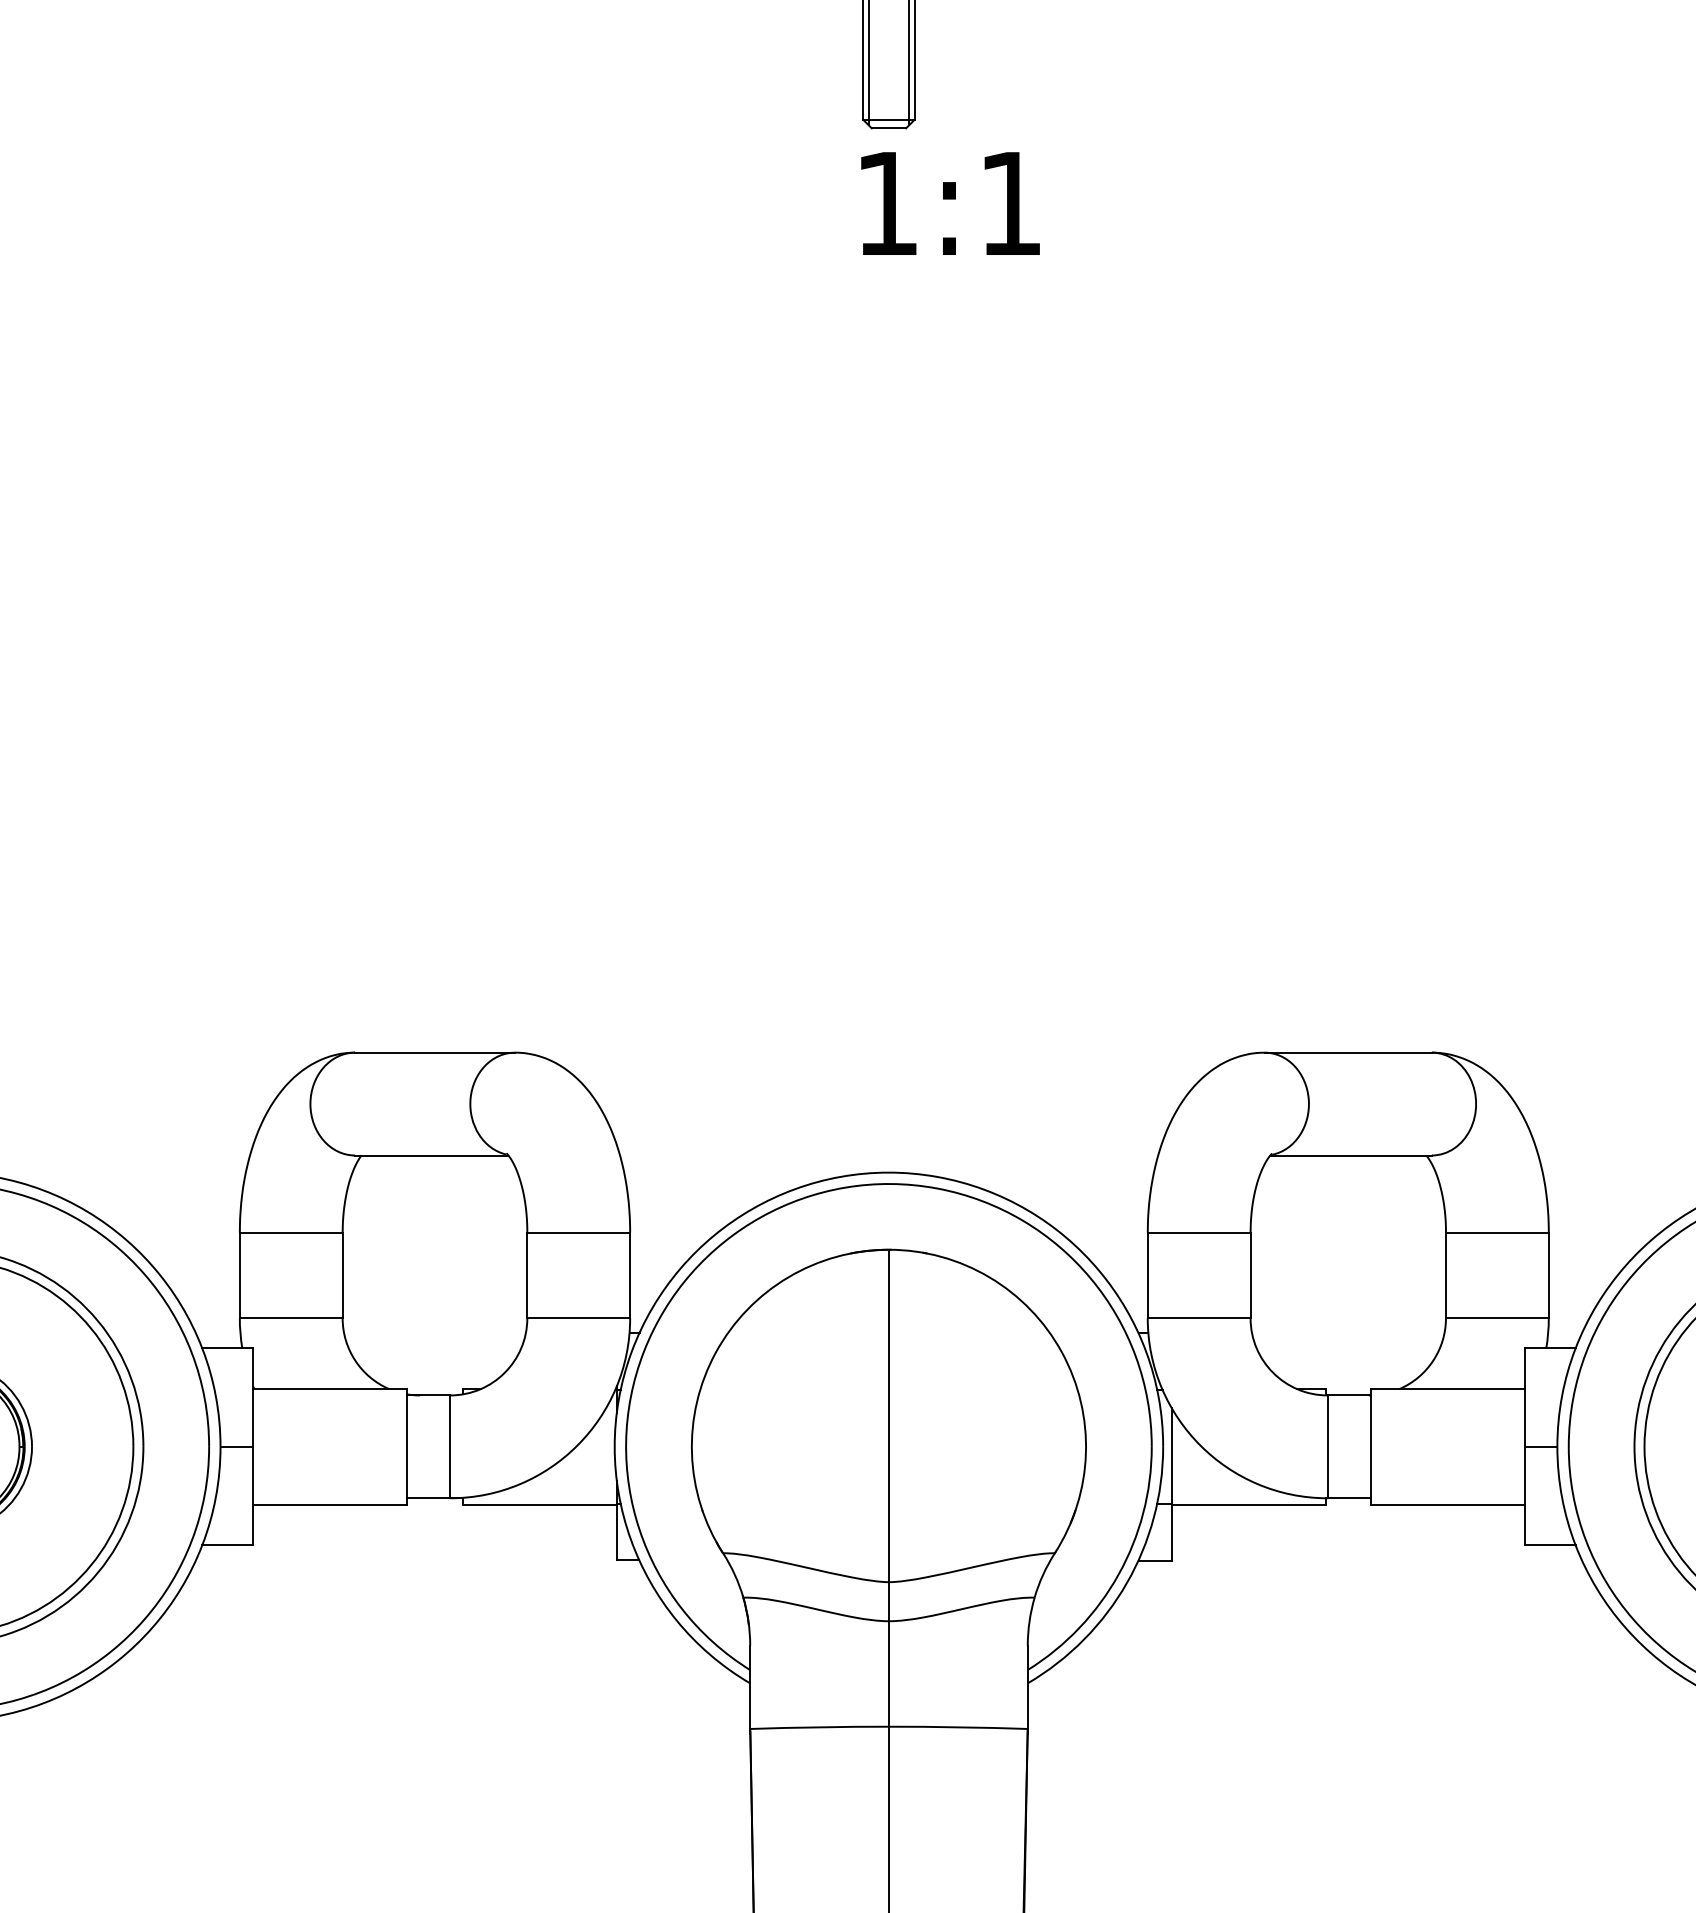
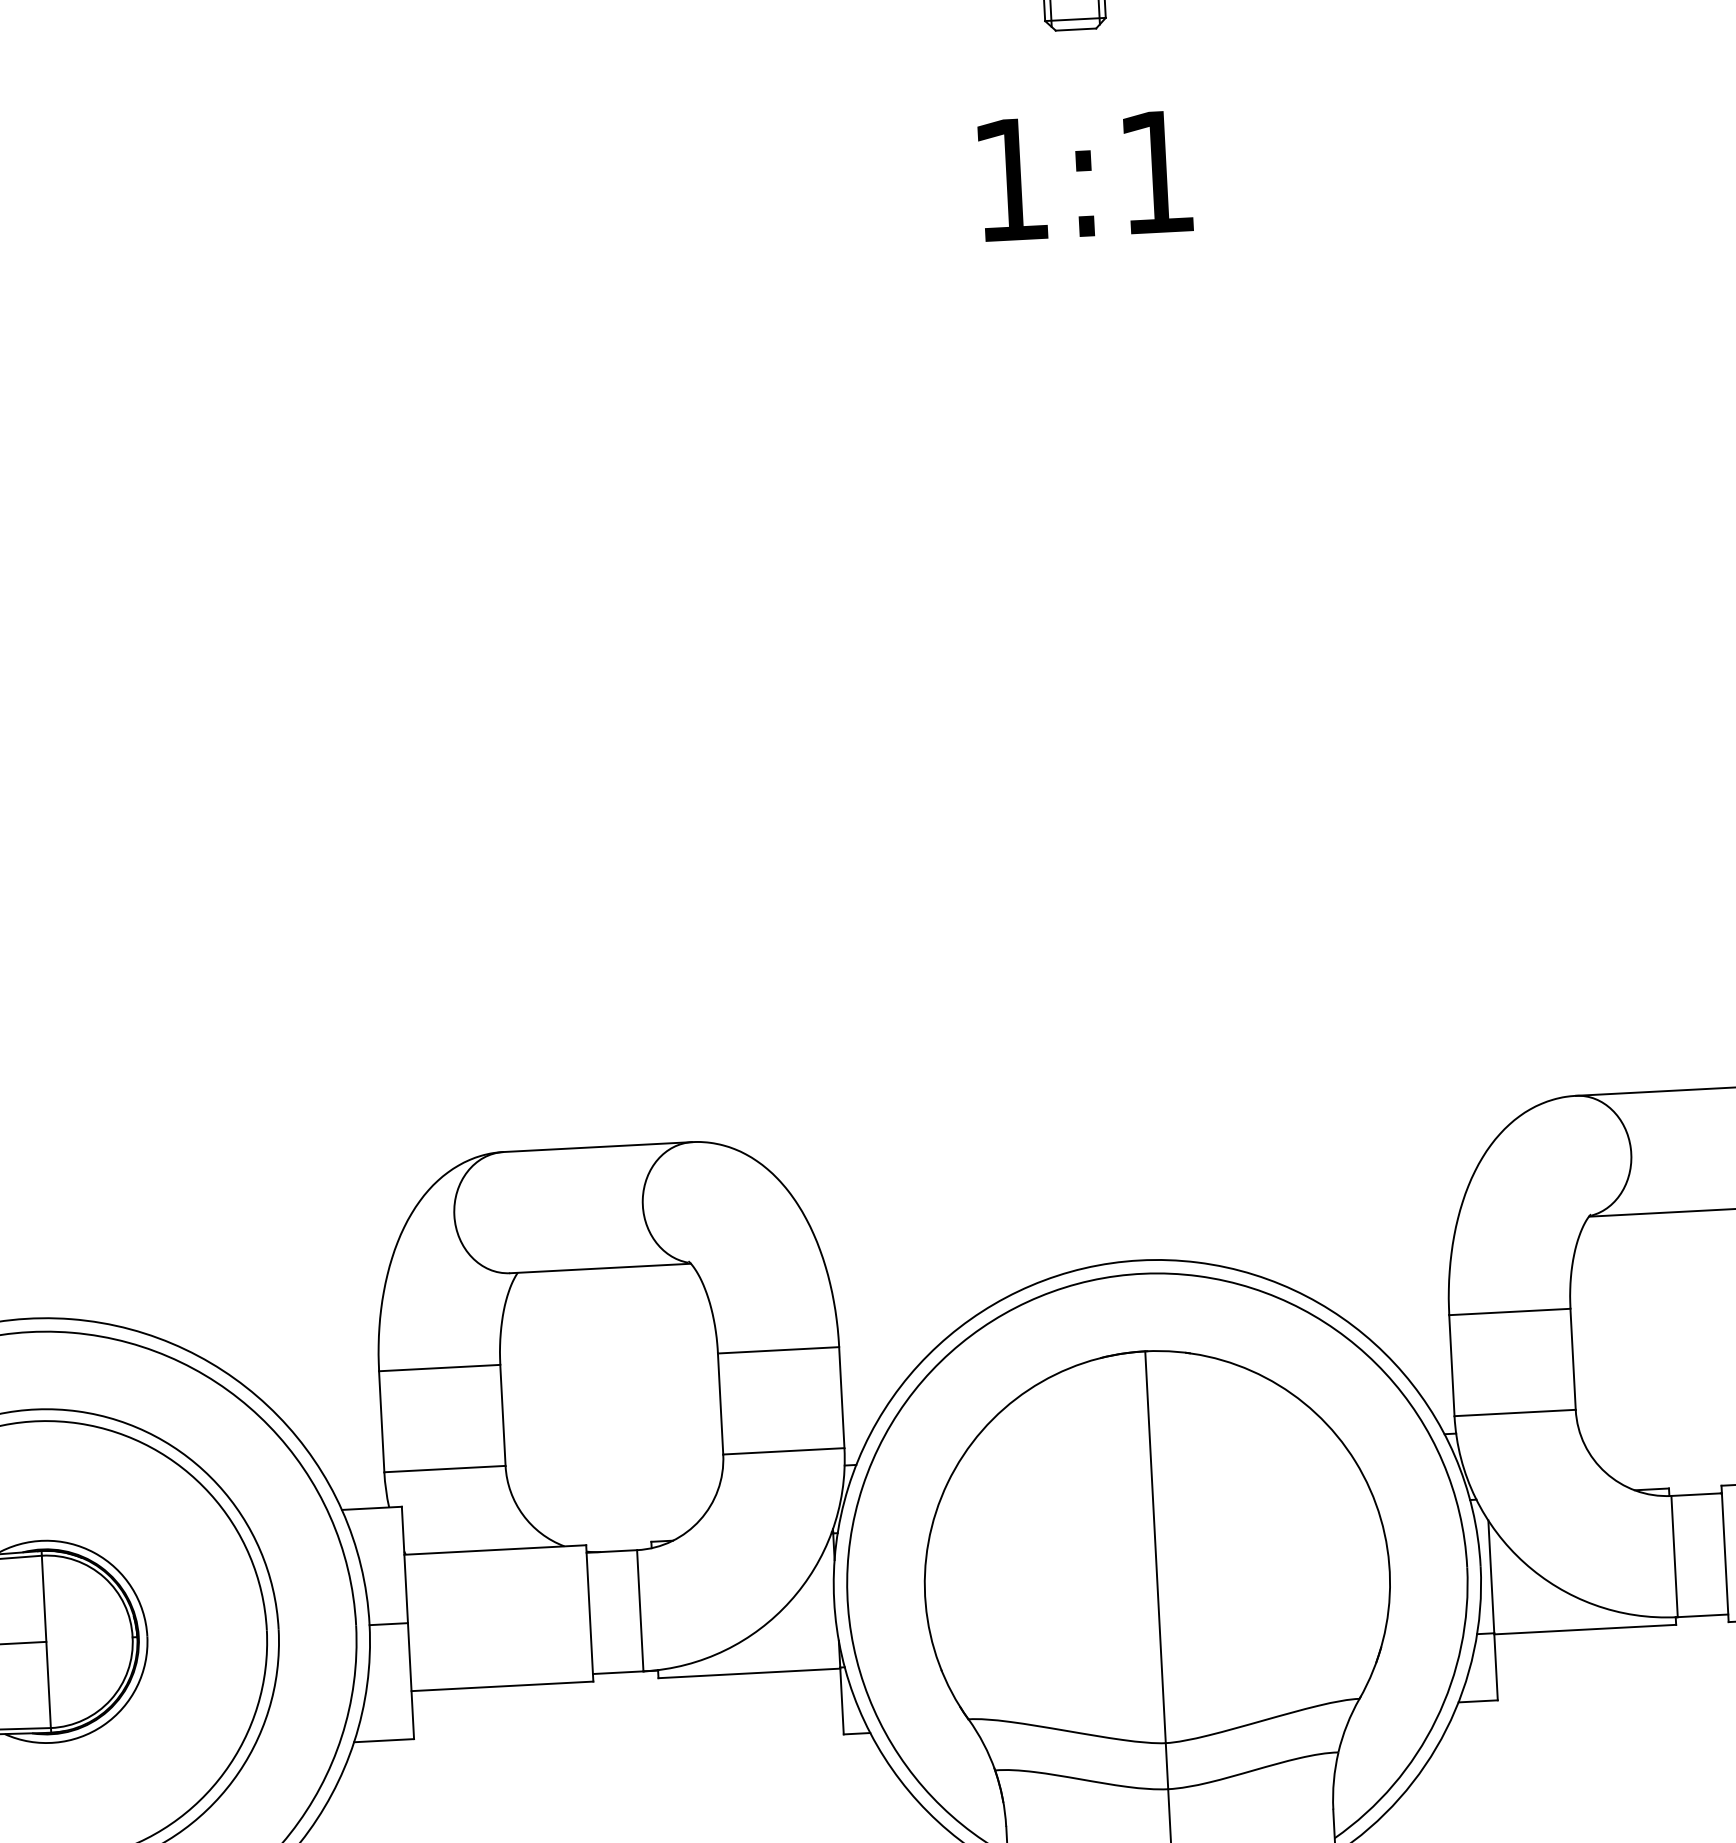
text: (950, 203) -> (1085, 175), moved

